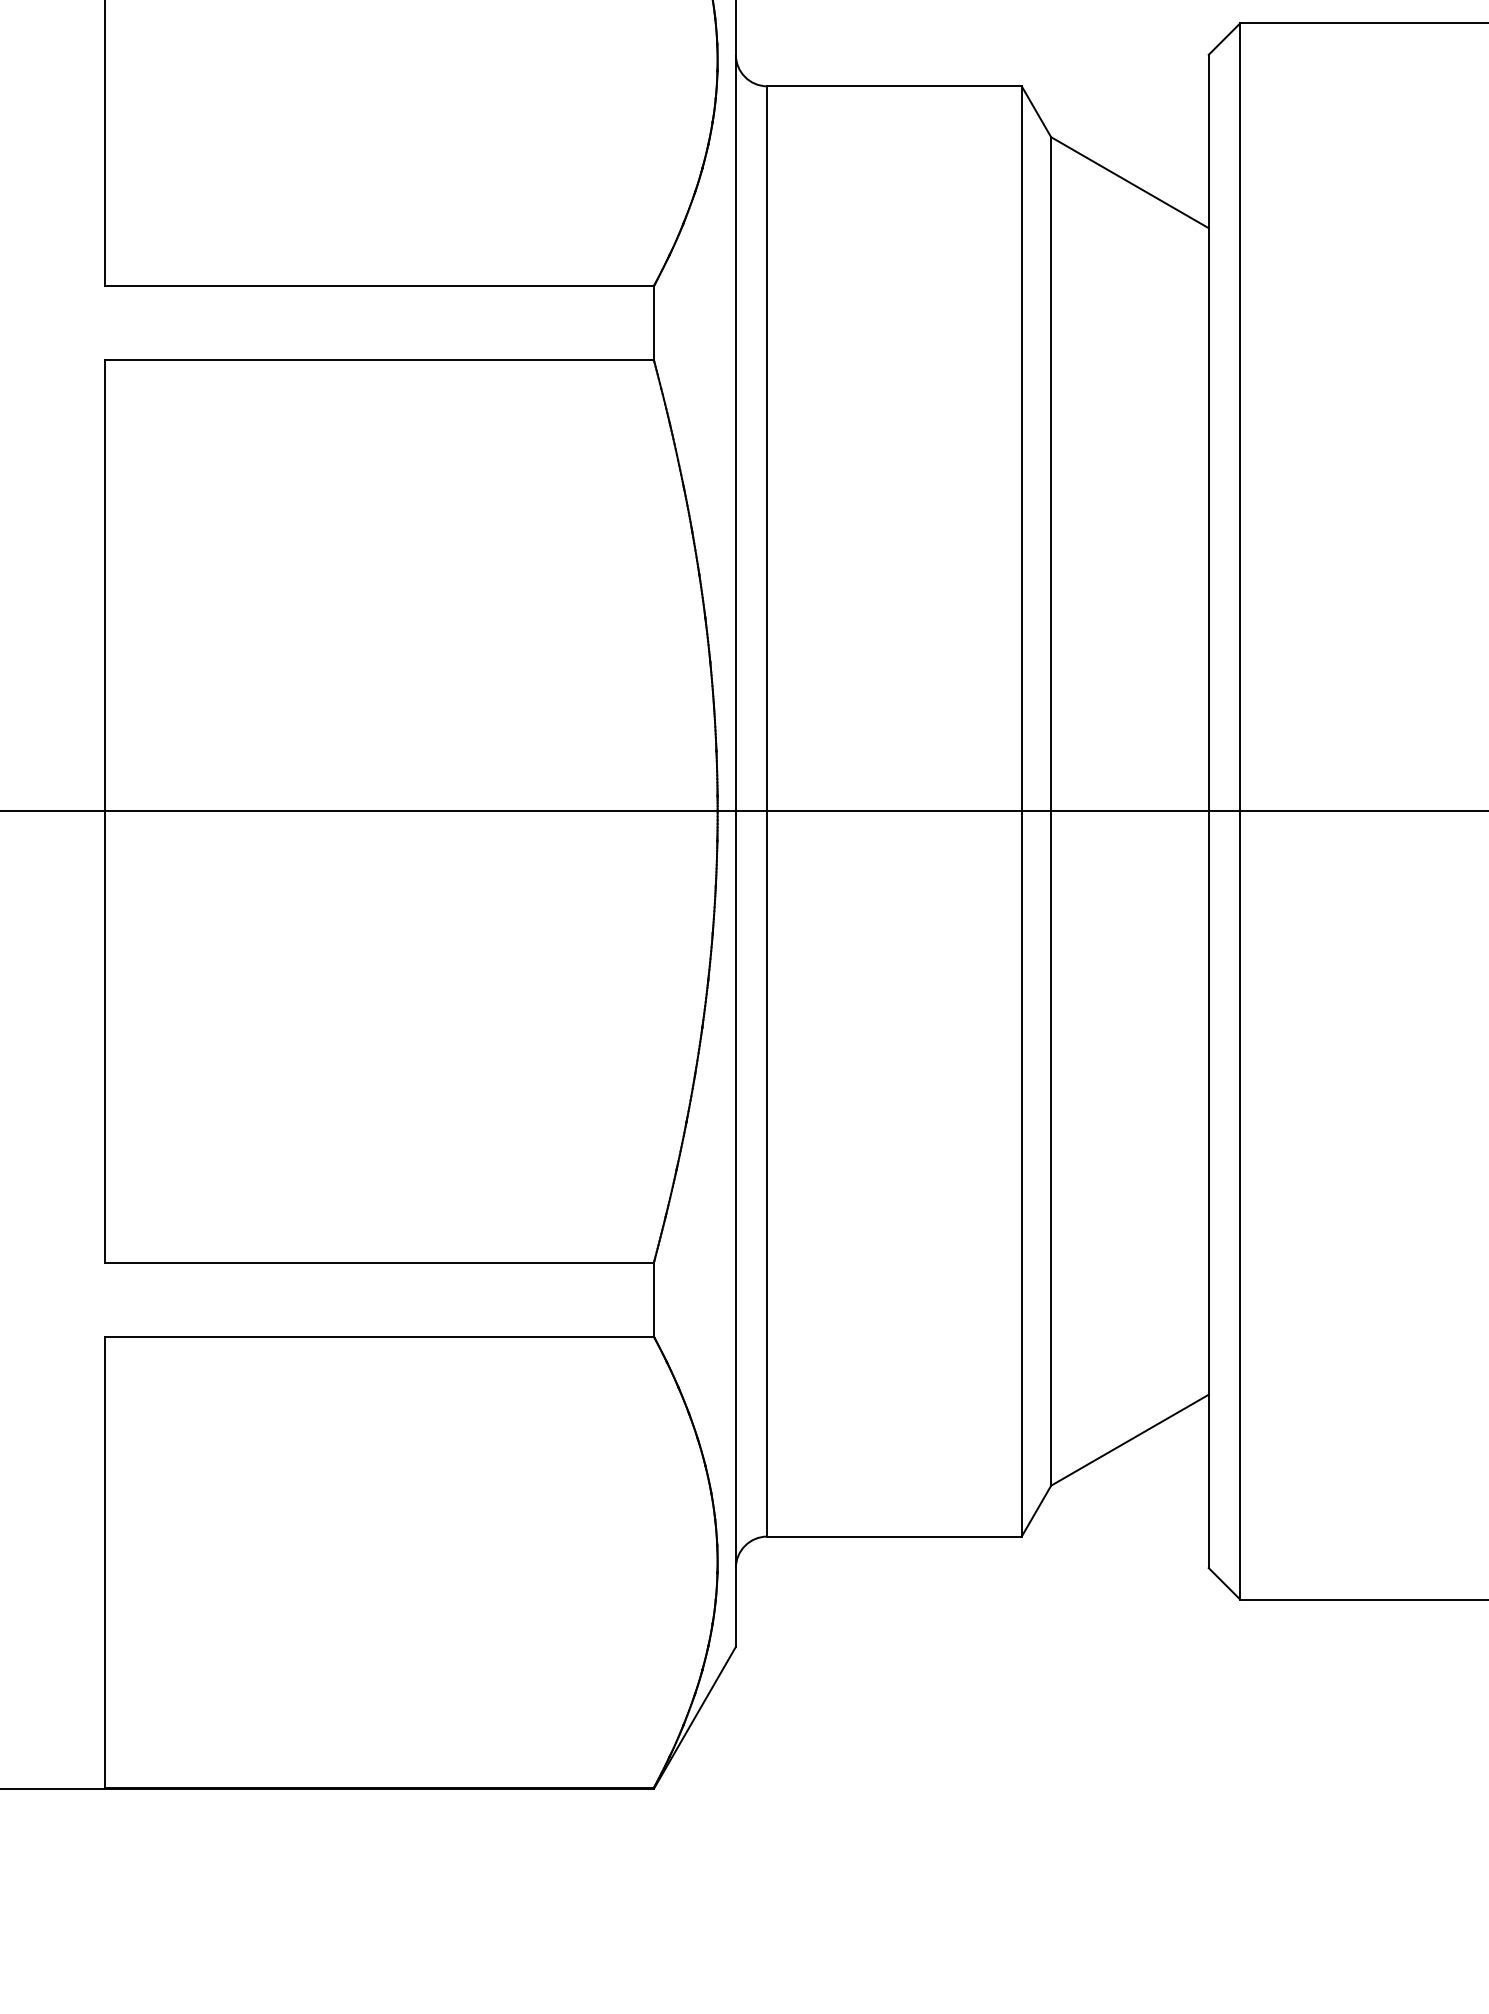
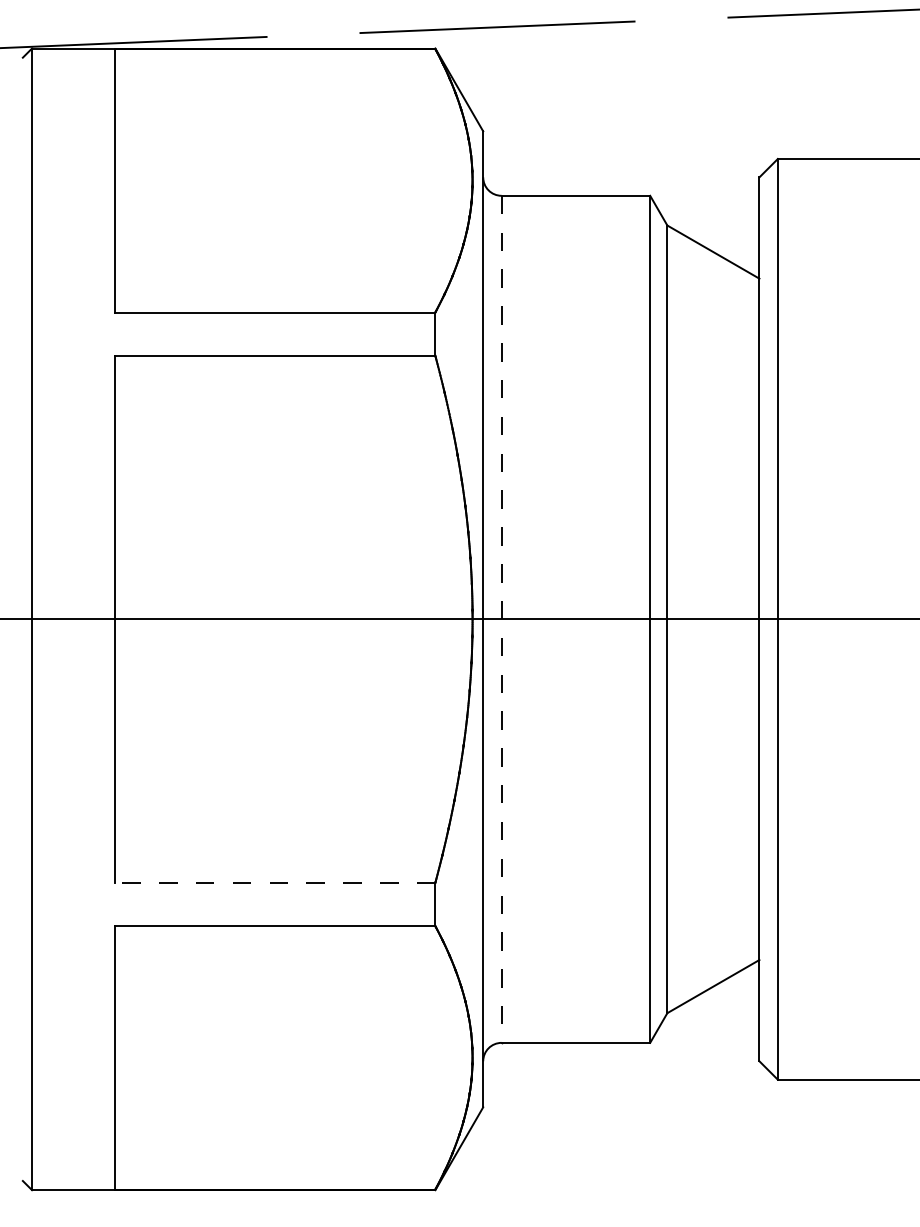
line: (767, 811) -> (501, 619), solid -> dashed
line: (378, 1262) -> (274, 882), solid -> dashed

